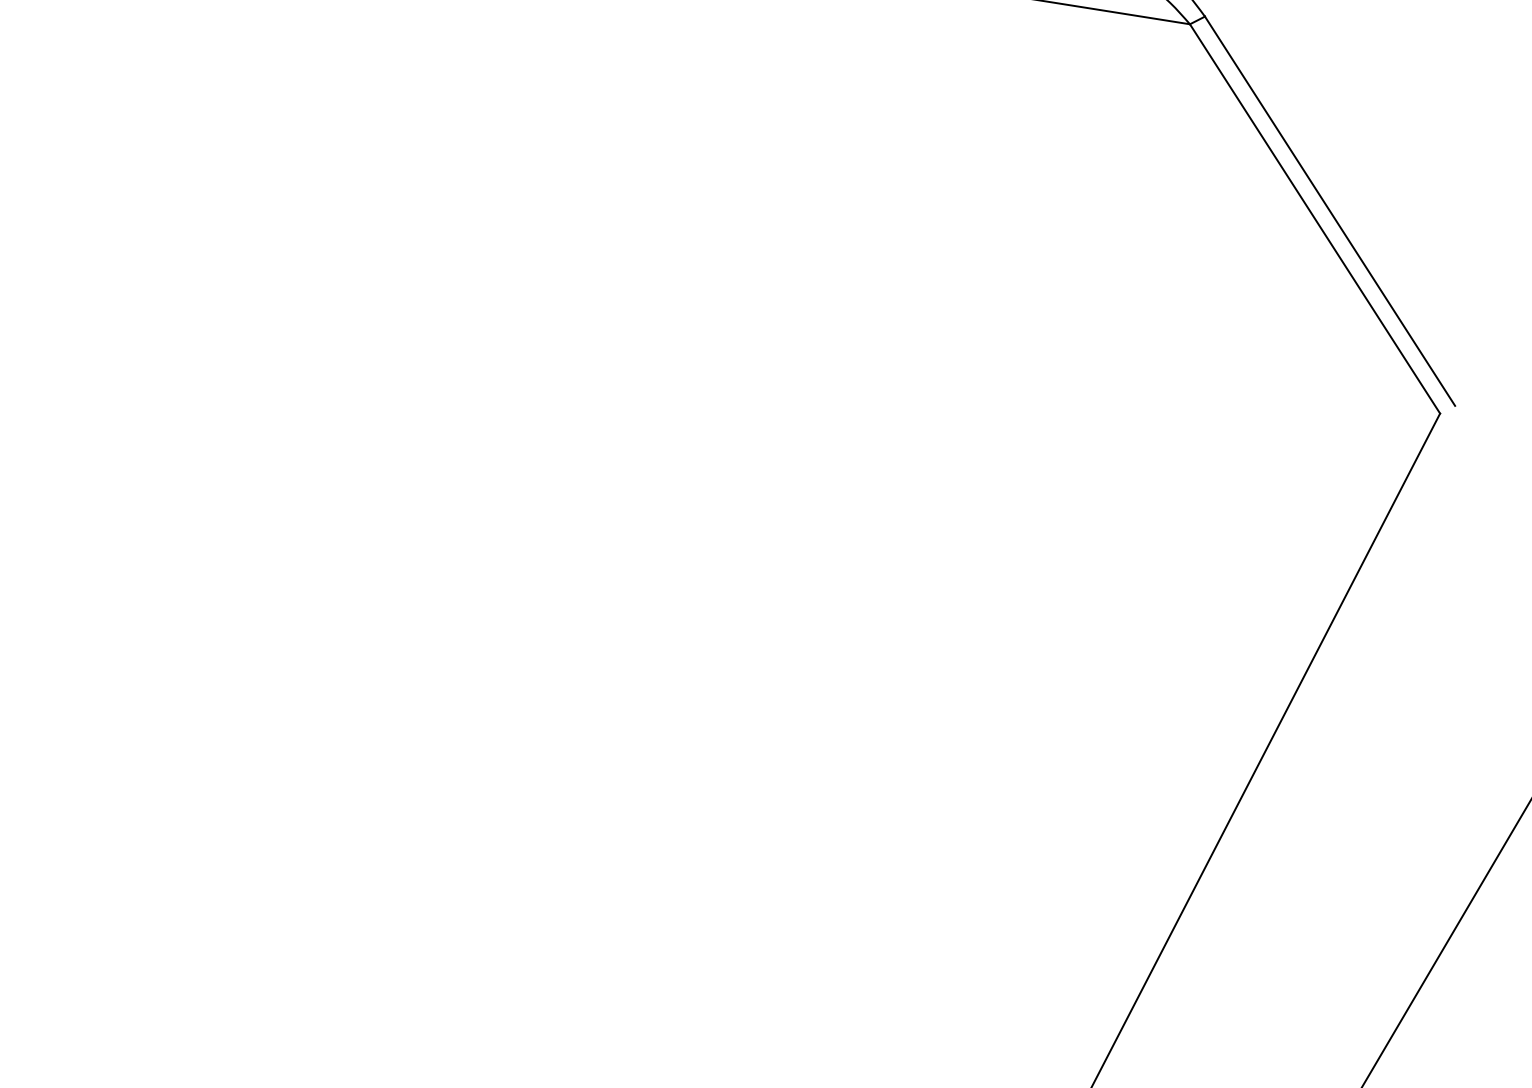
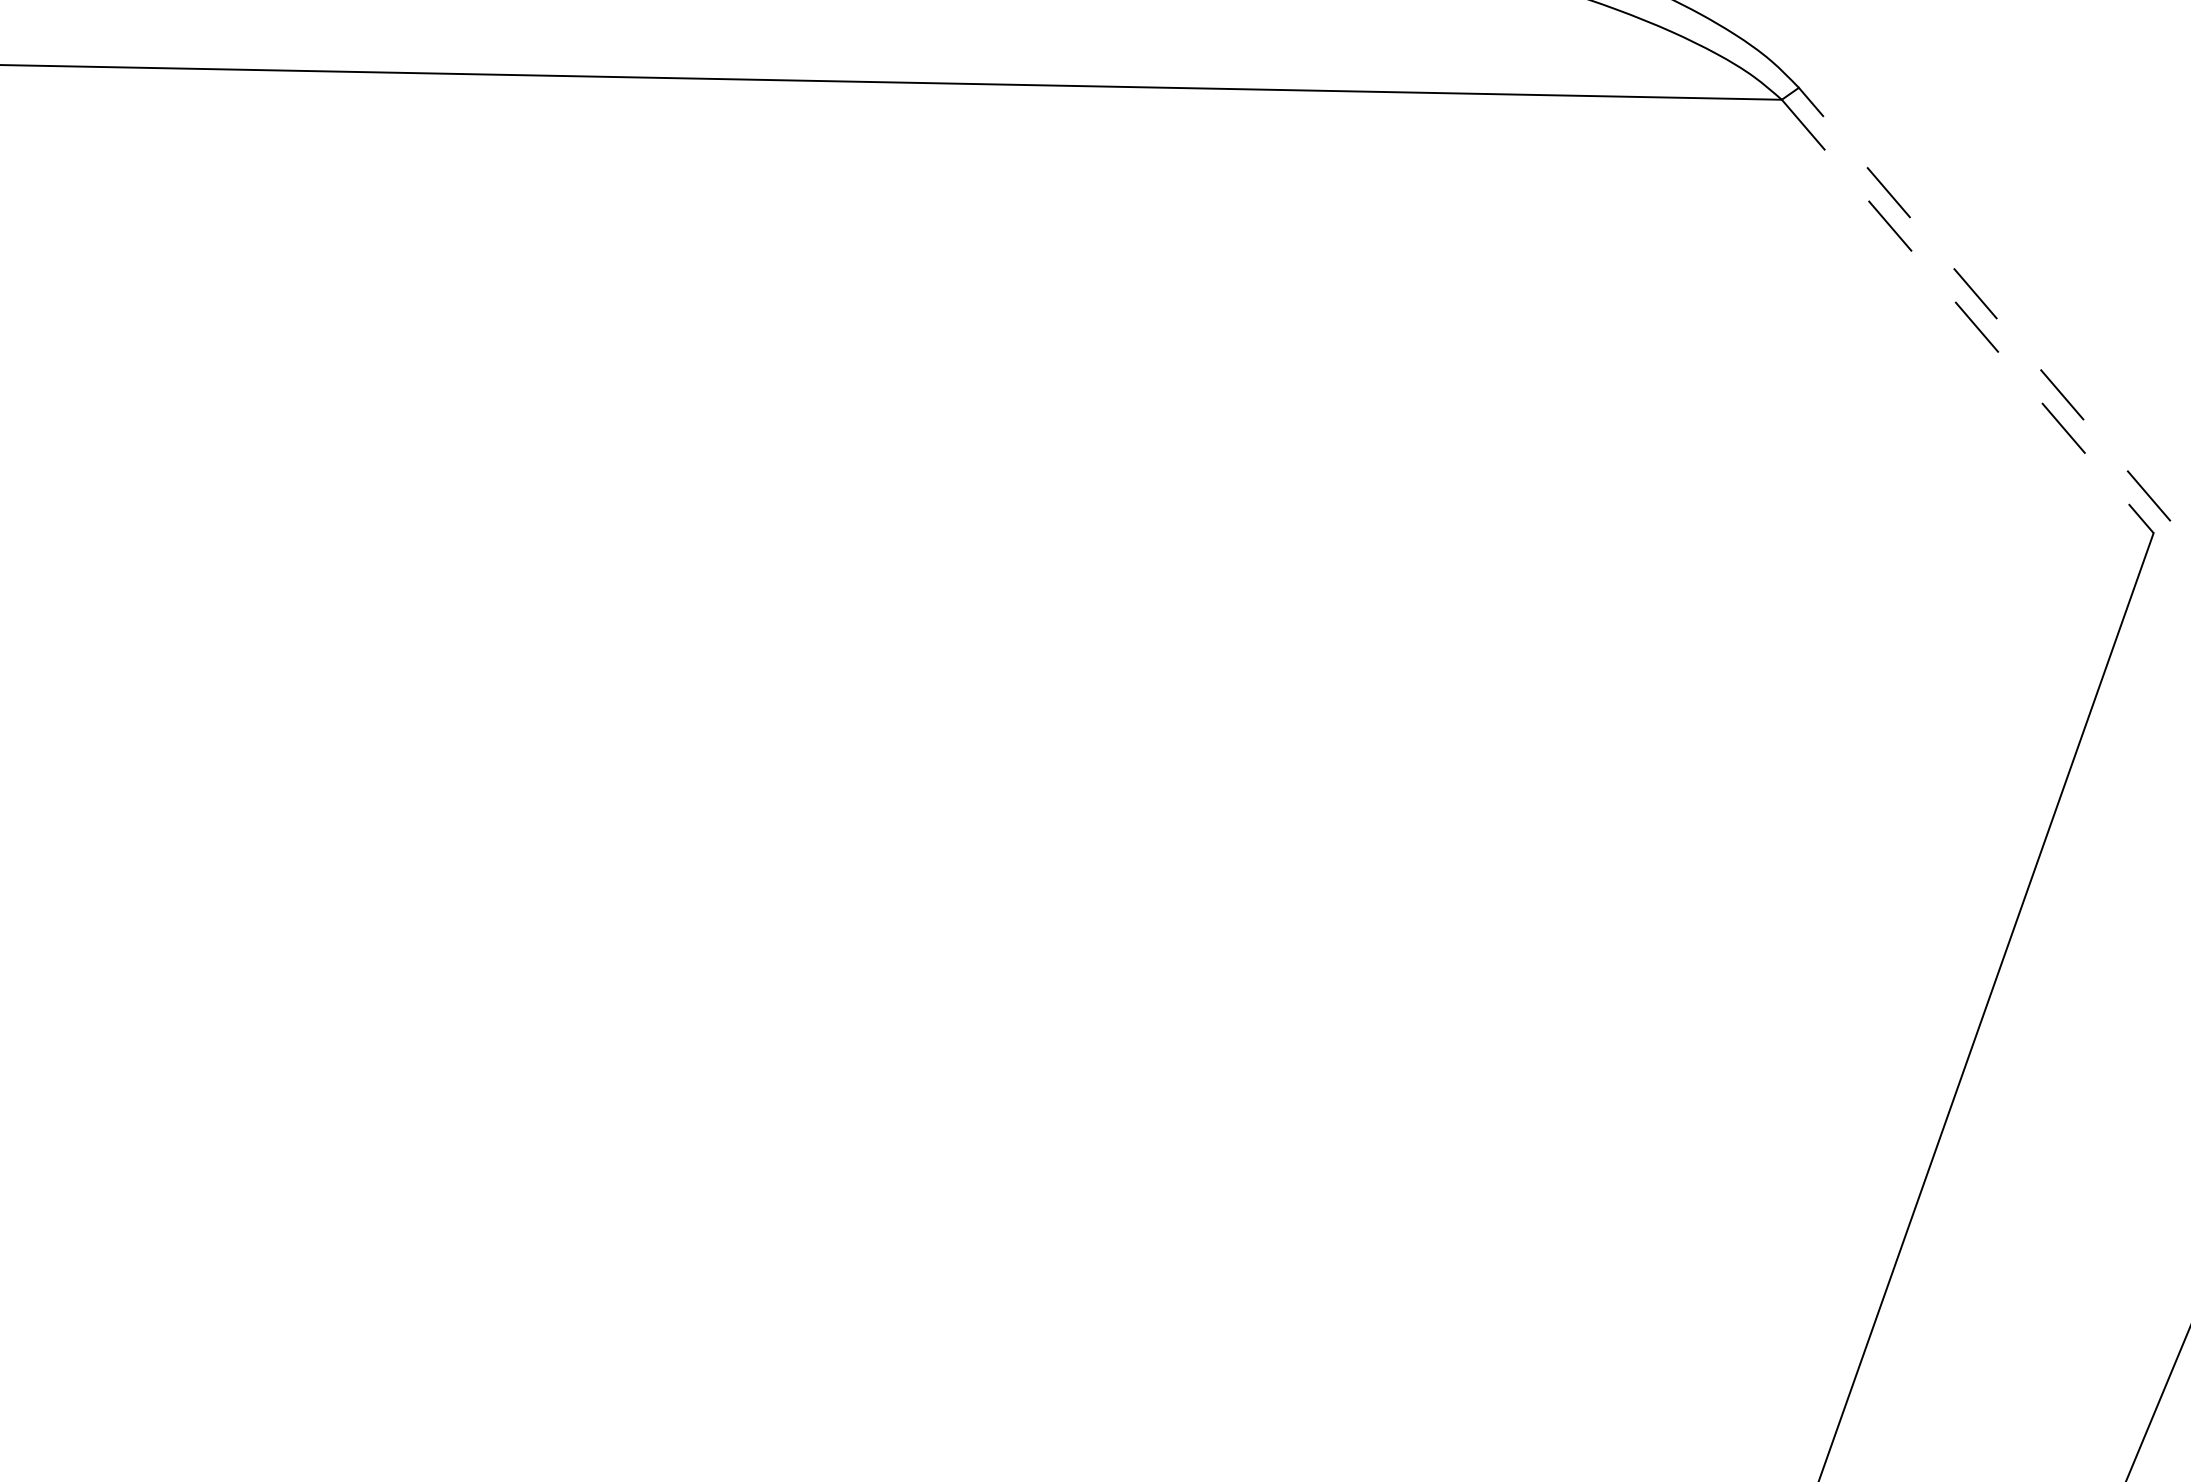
line: (1329, 211) -> (1984, 304), solid -> dashed
line: (1315, 219) -> (1968, 316), solid -> dashed

